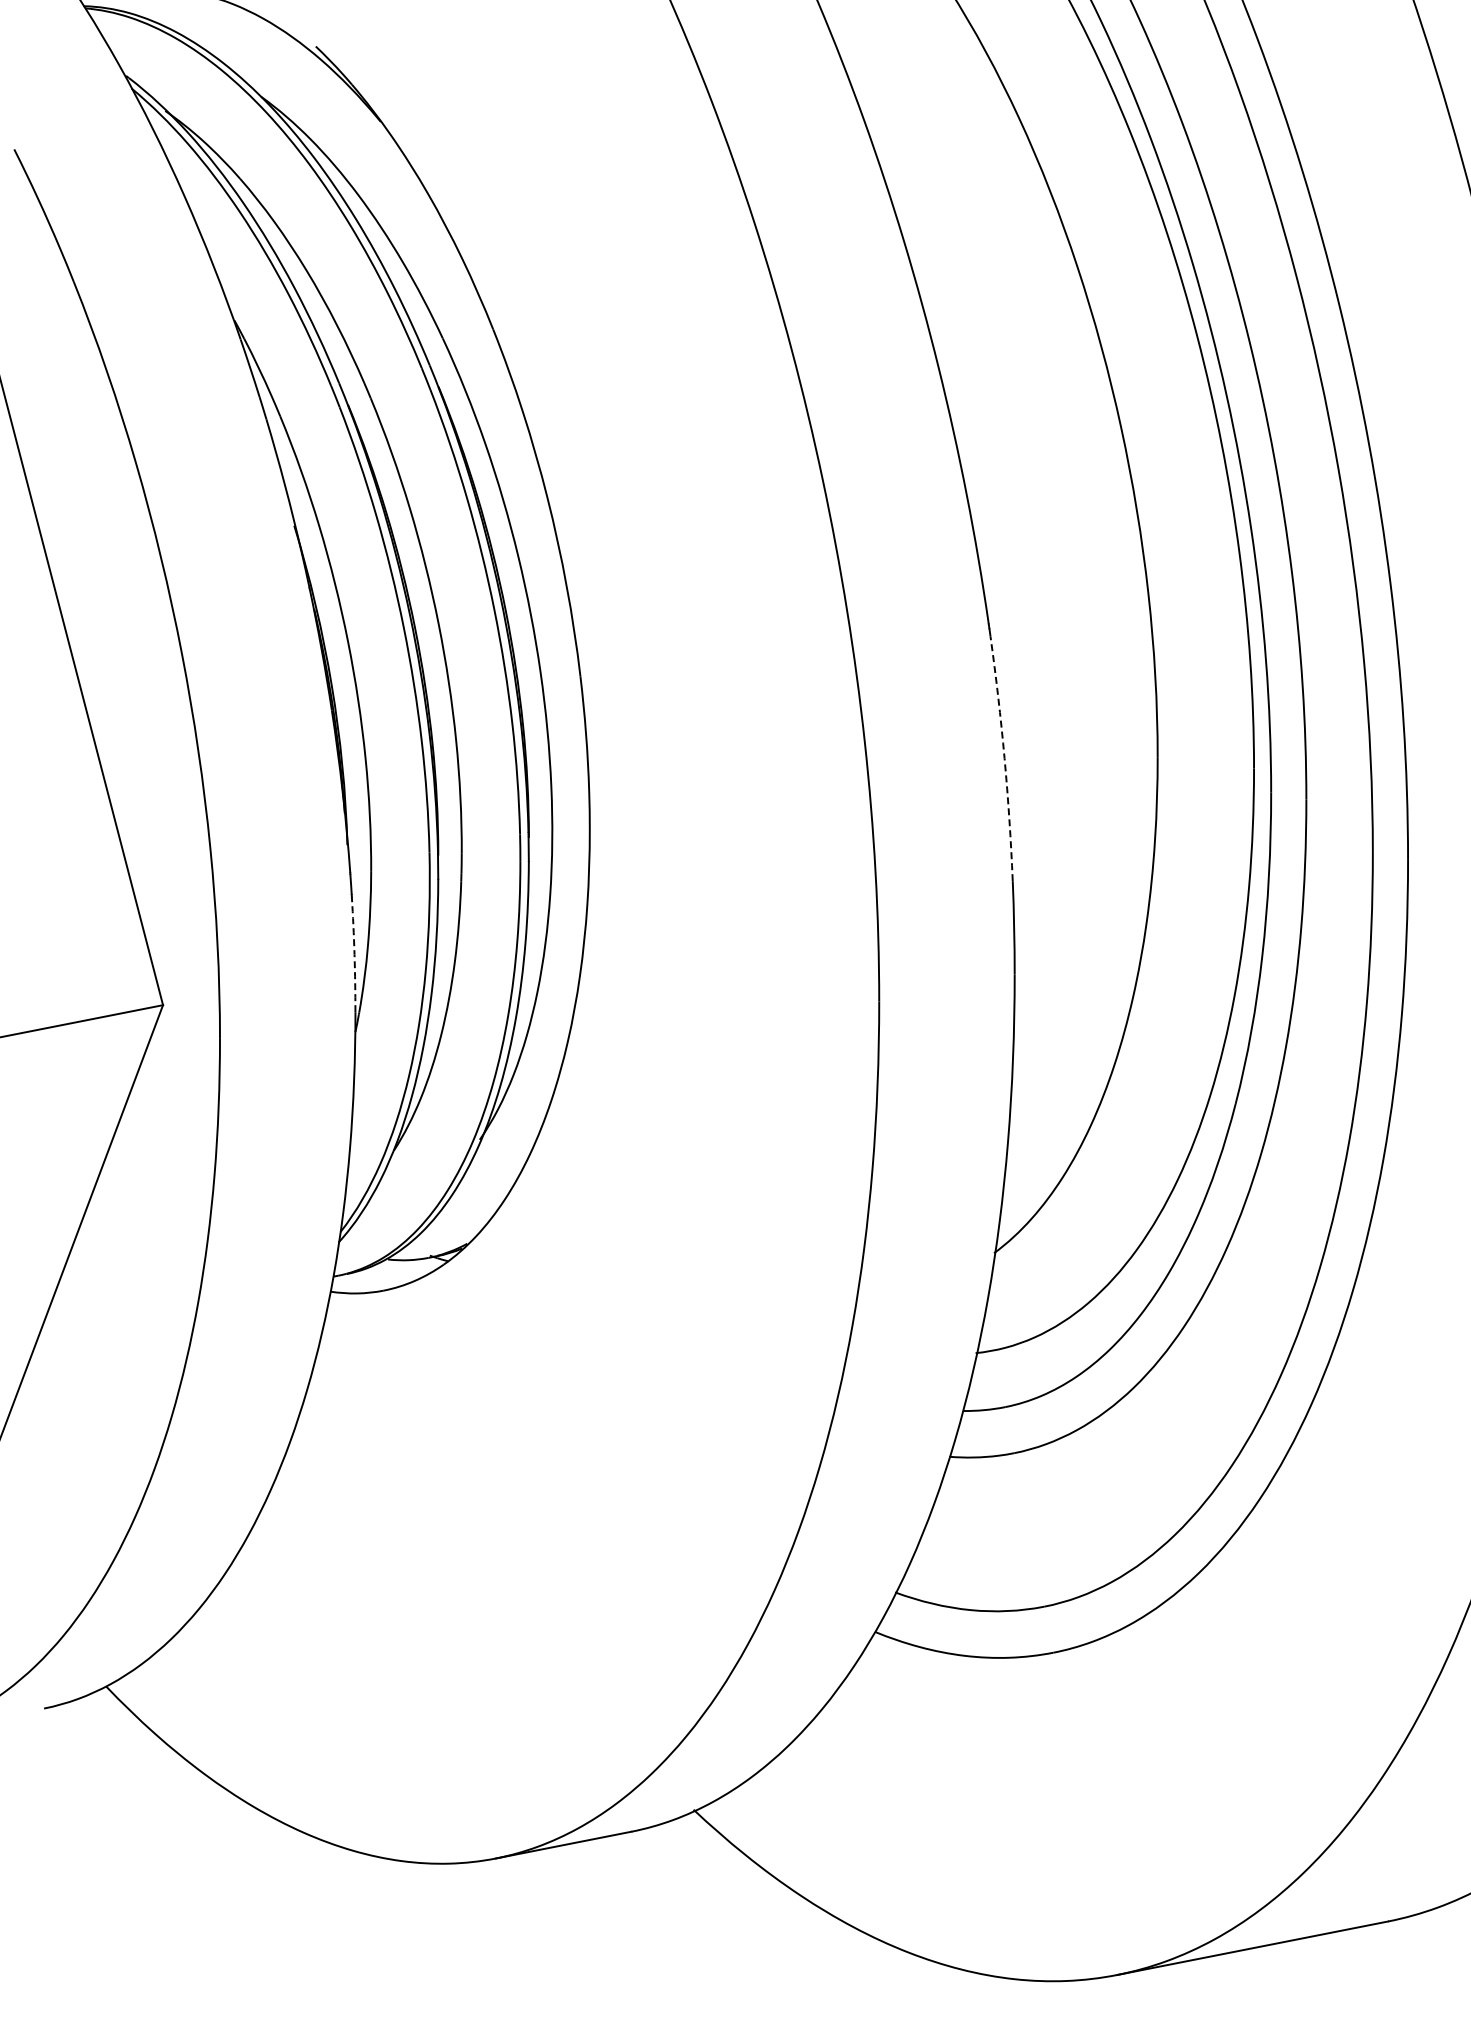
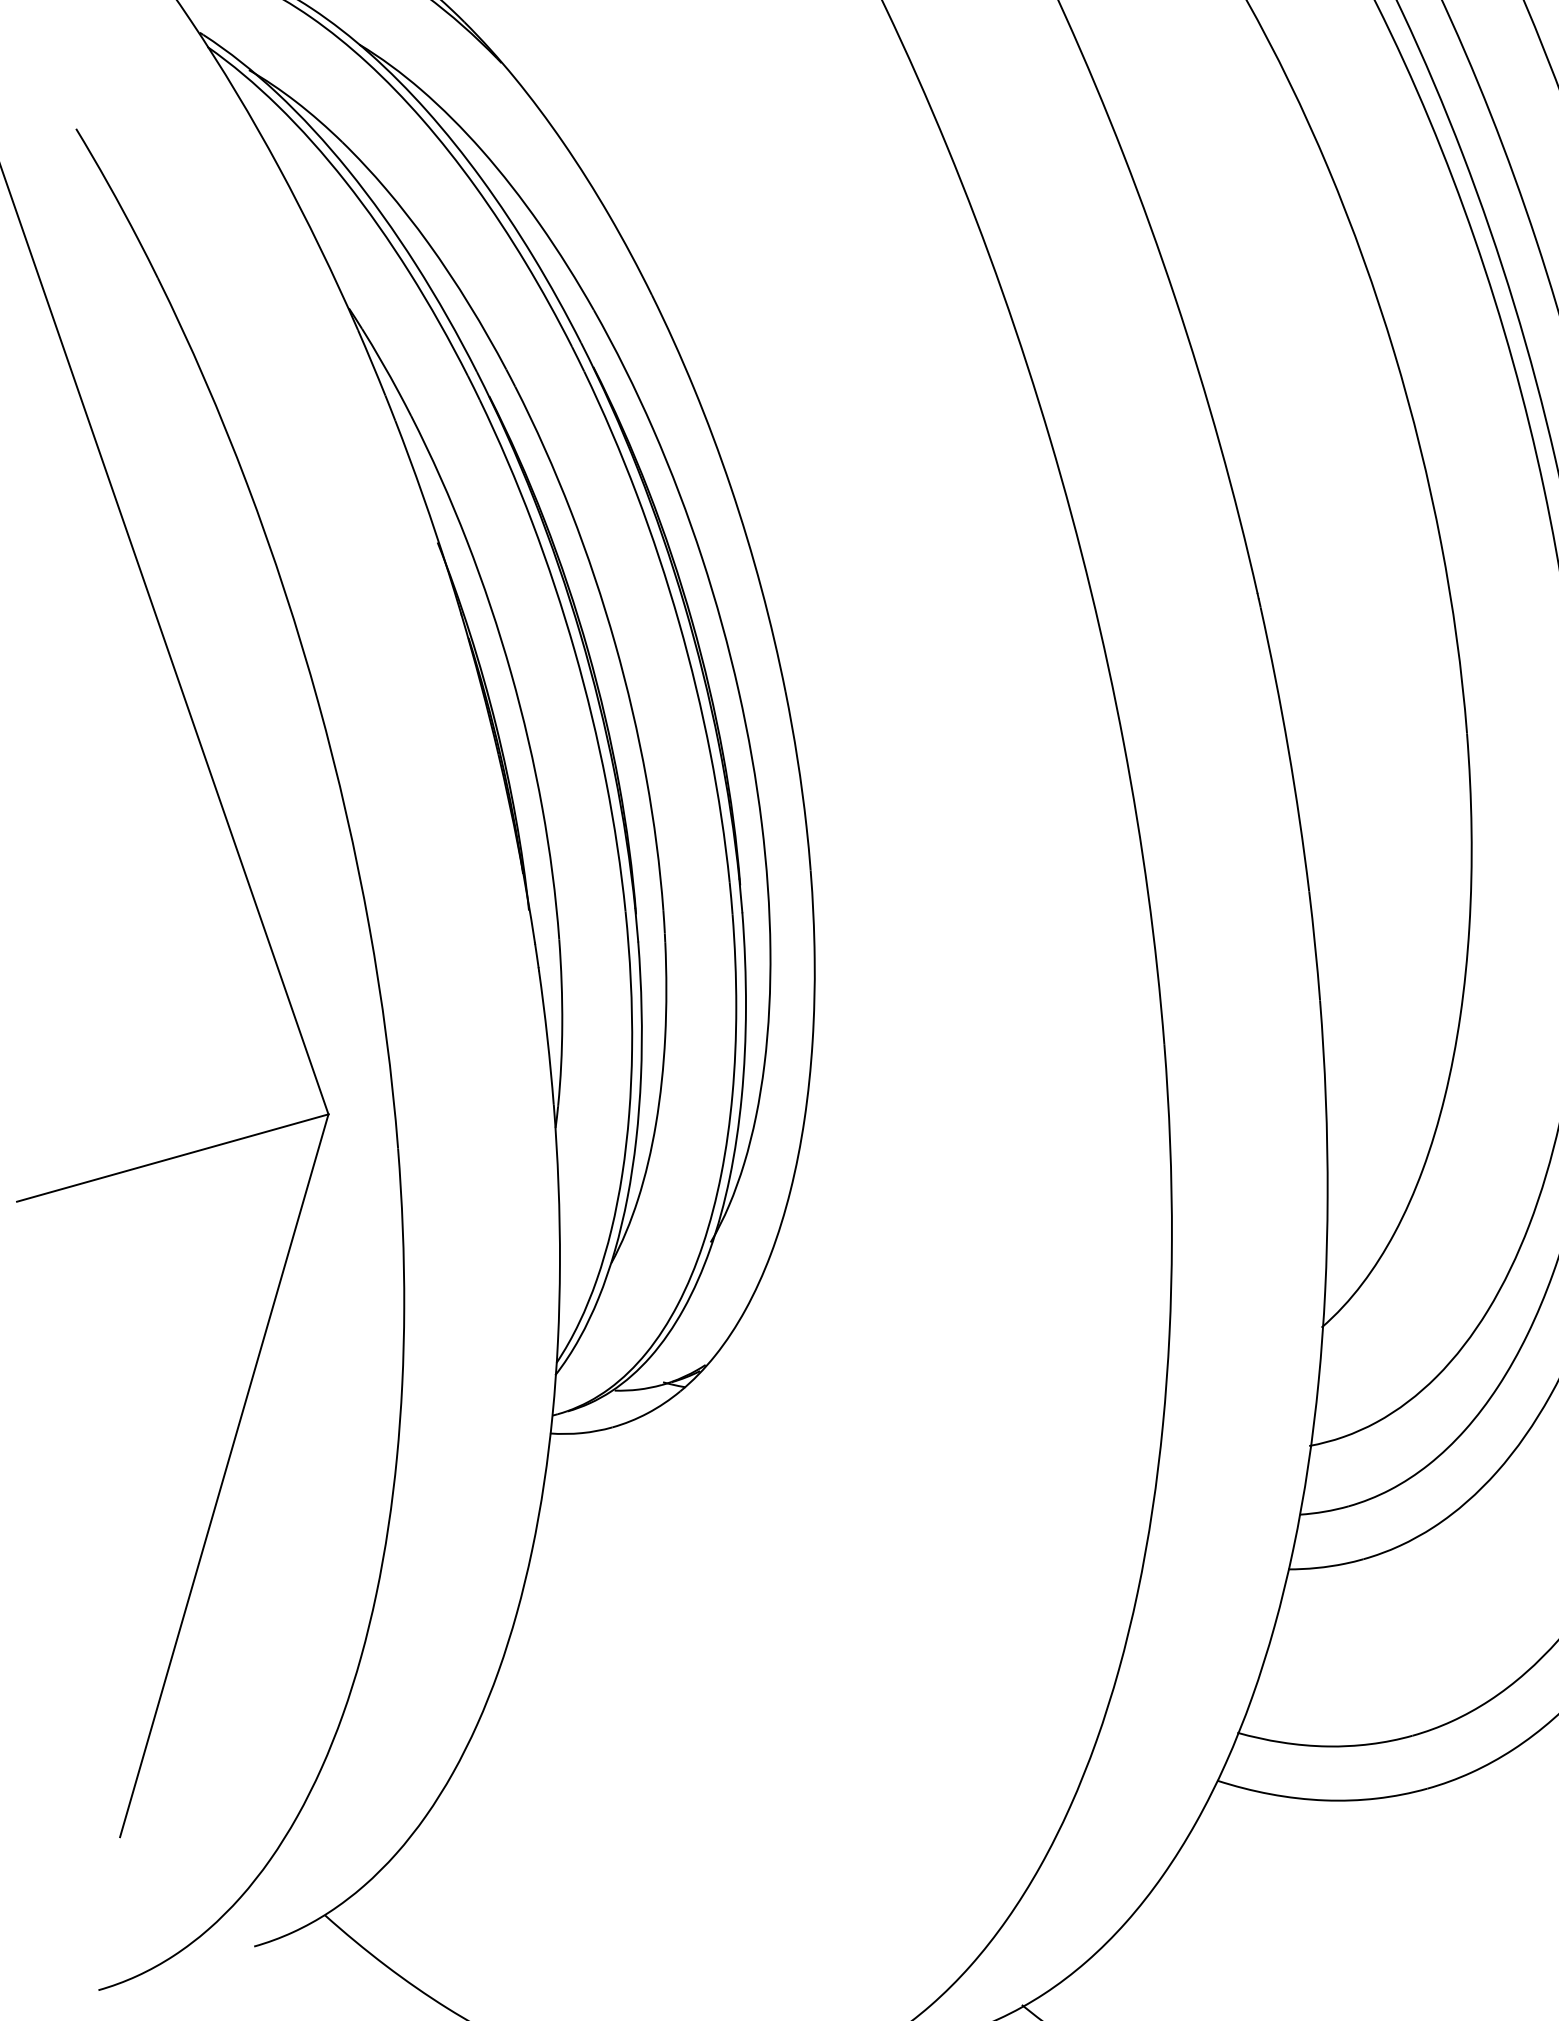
arc: (1004, 758) -> (1288, 749), dashed -> solid
arc: (354, 954) -> (547, 1037), dashed -> solid

